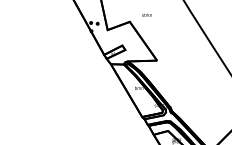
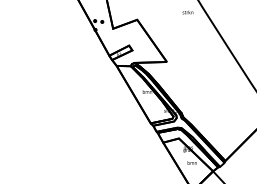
text: (146, 15) -> (187, 12), moved

